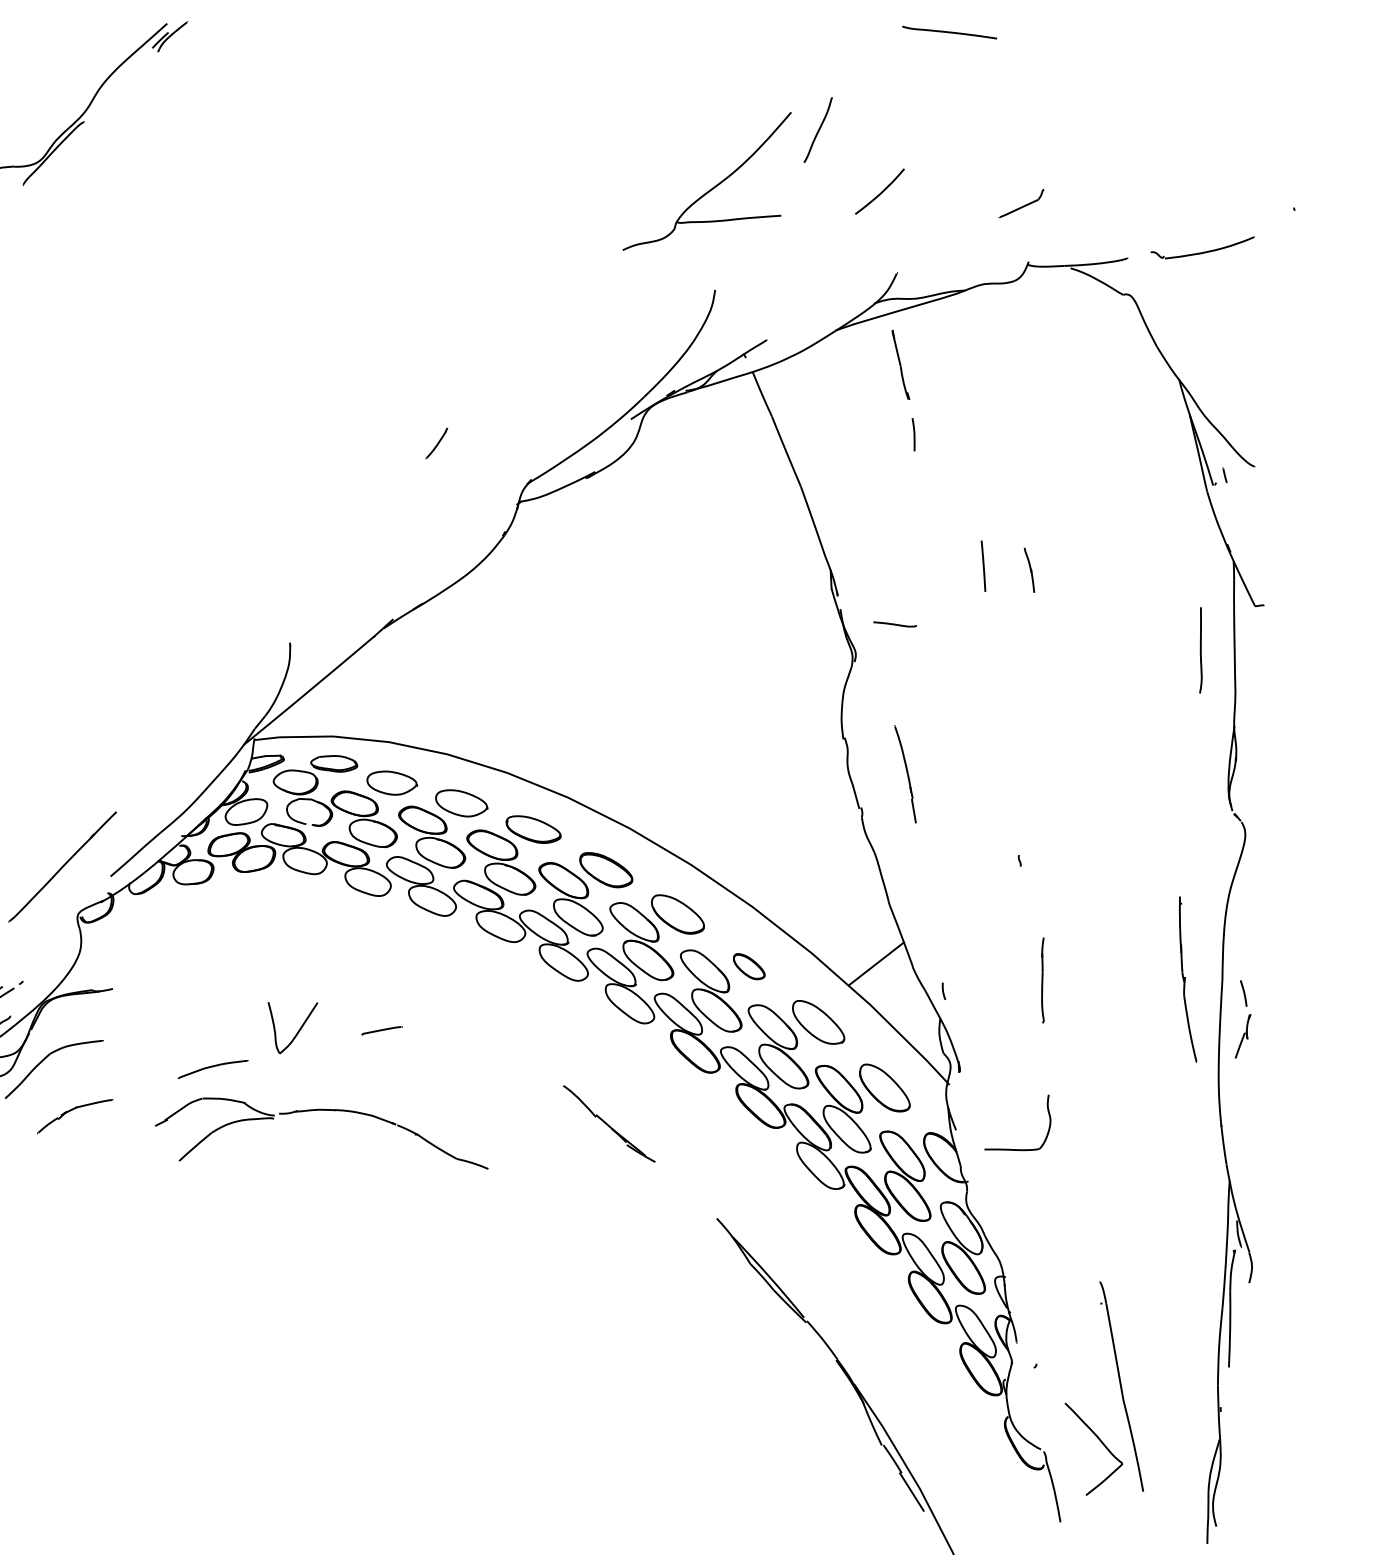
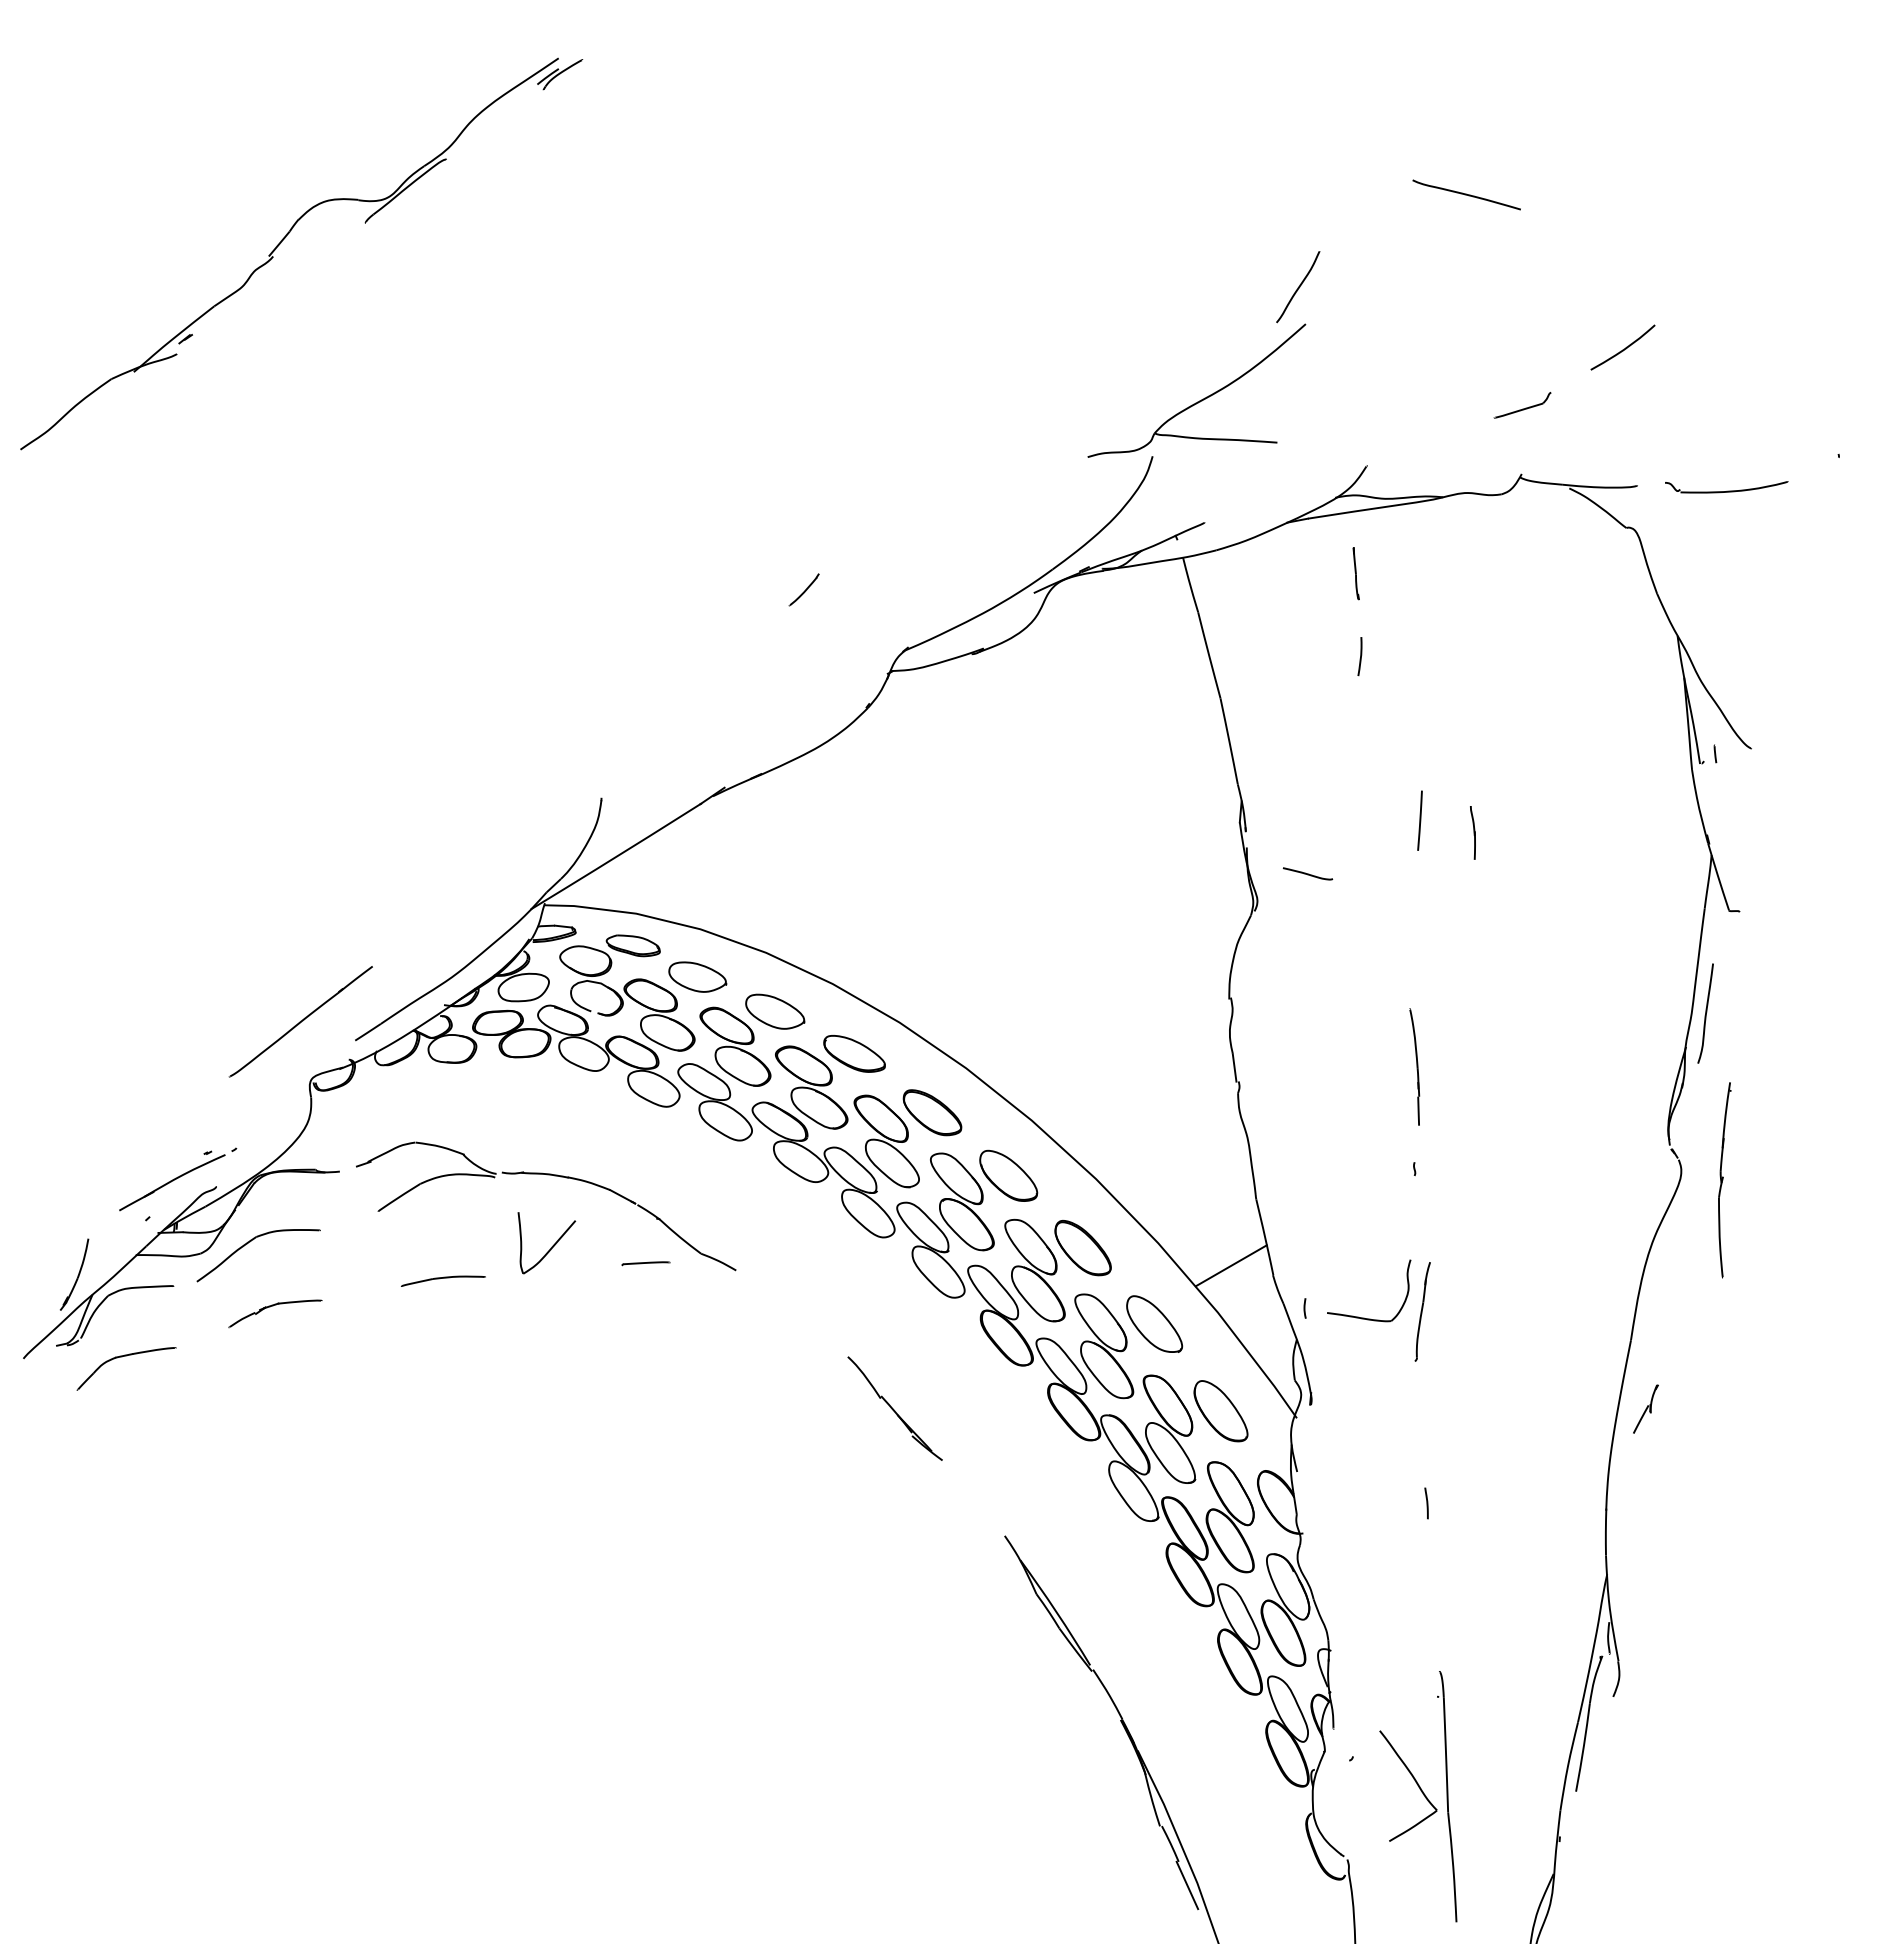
part: (712, 188) -> (1201, 399), moved
curve: (879, 193) -> (1622, 349), moved
part: (900, 365) -> (1355, 573), size x0.62
curve: (1200, 650) -> (1705, 1013), moved
part: (905, 773) -> (1414, 1066), moved
part: (748, 966) -> (1082, 1248), size x1.67
part: (1186, 980) -> (1724, 1180), moved
line: (1243, 993) -> (1426, 1503), moved
part: (317, 1111) -> (546, 1175), moved
part: (1016, 1148) -> (1364, 1317), moved
part: (1101, 1442) -> (1415, 1782), moved

